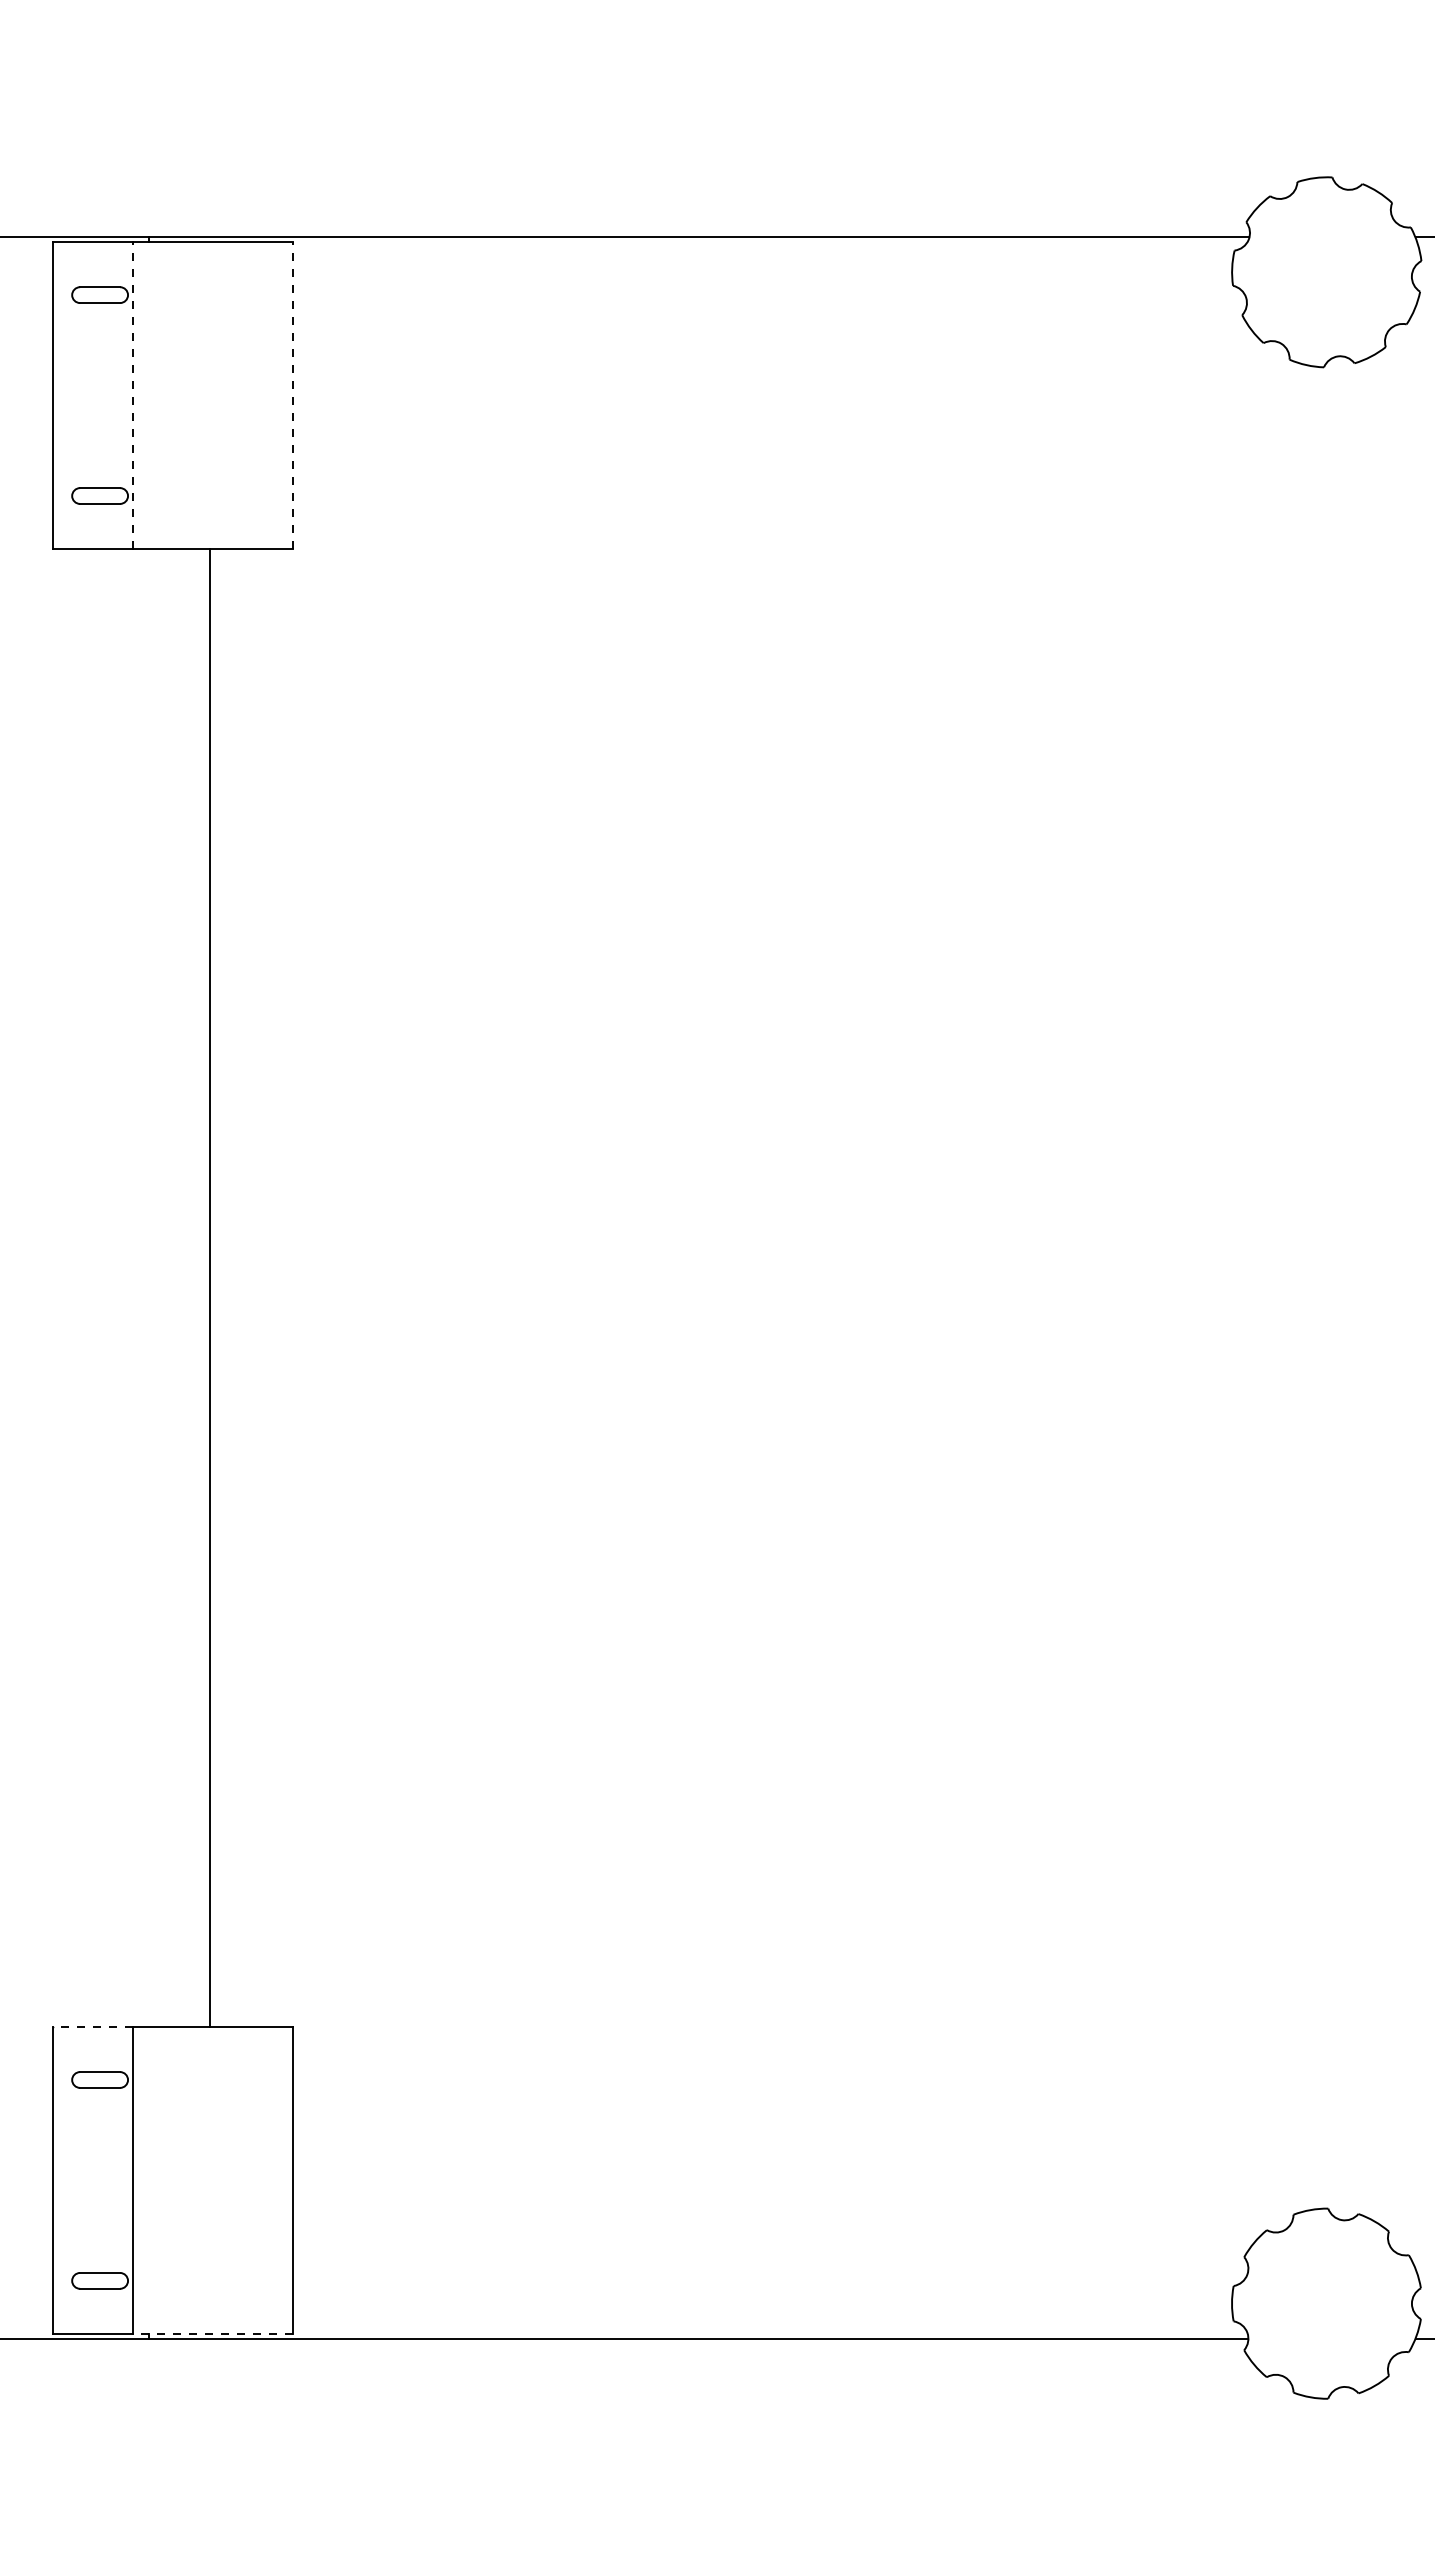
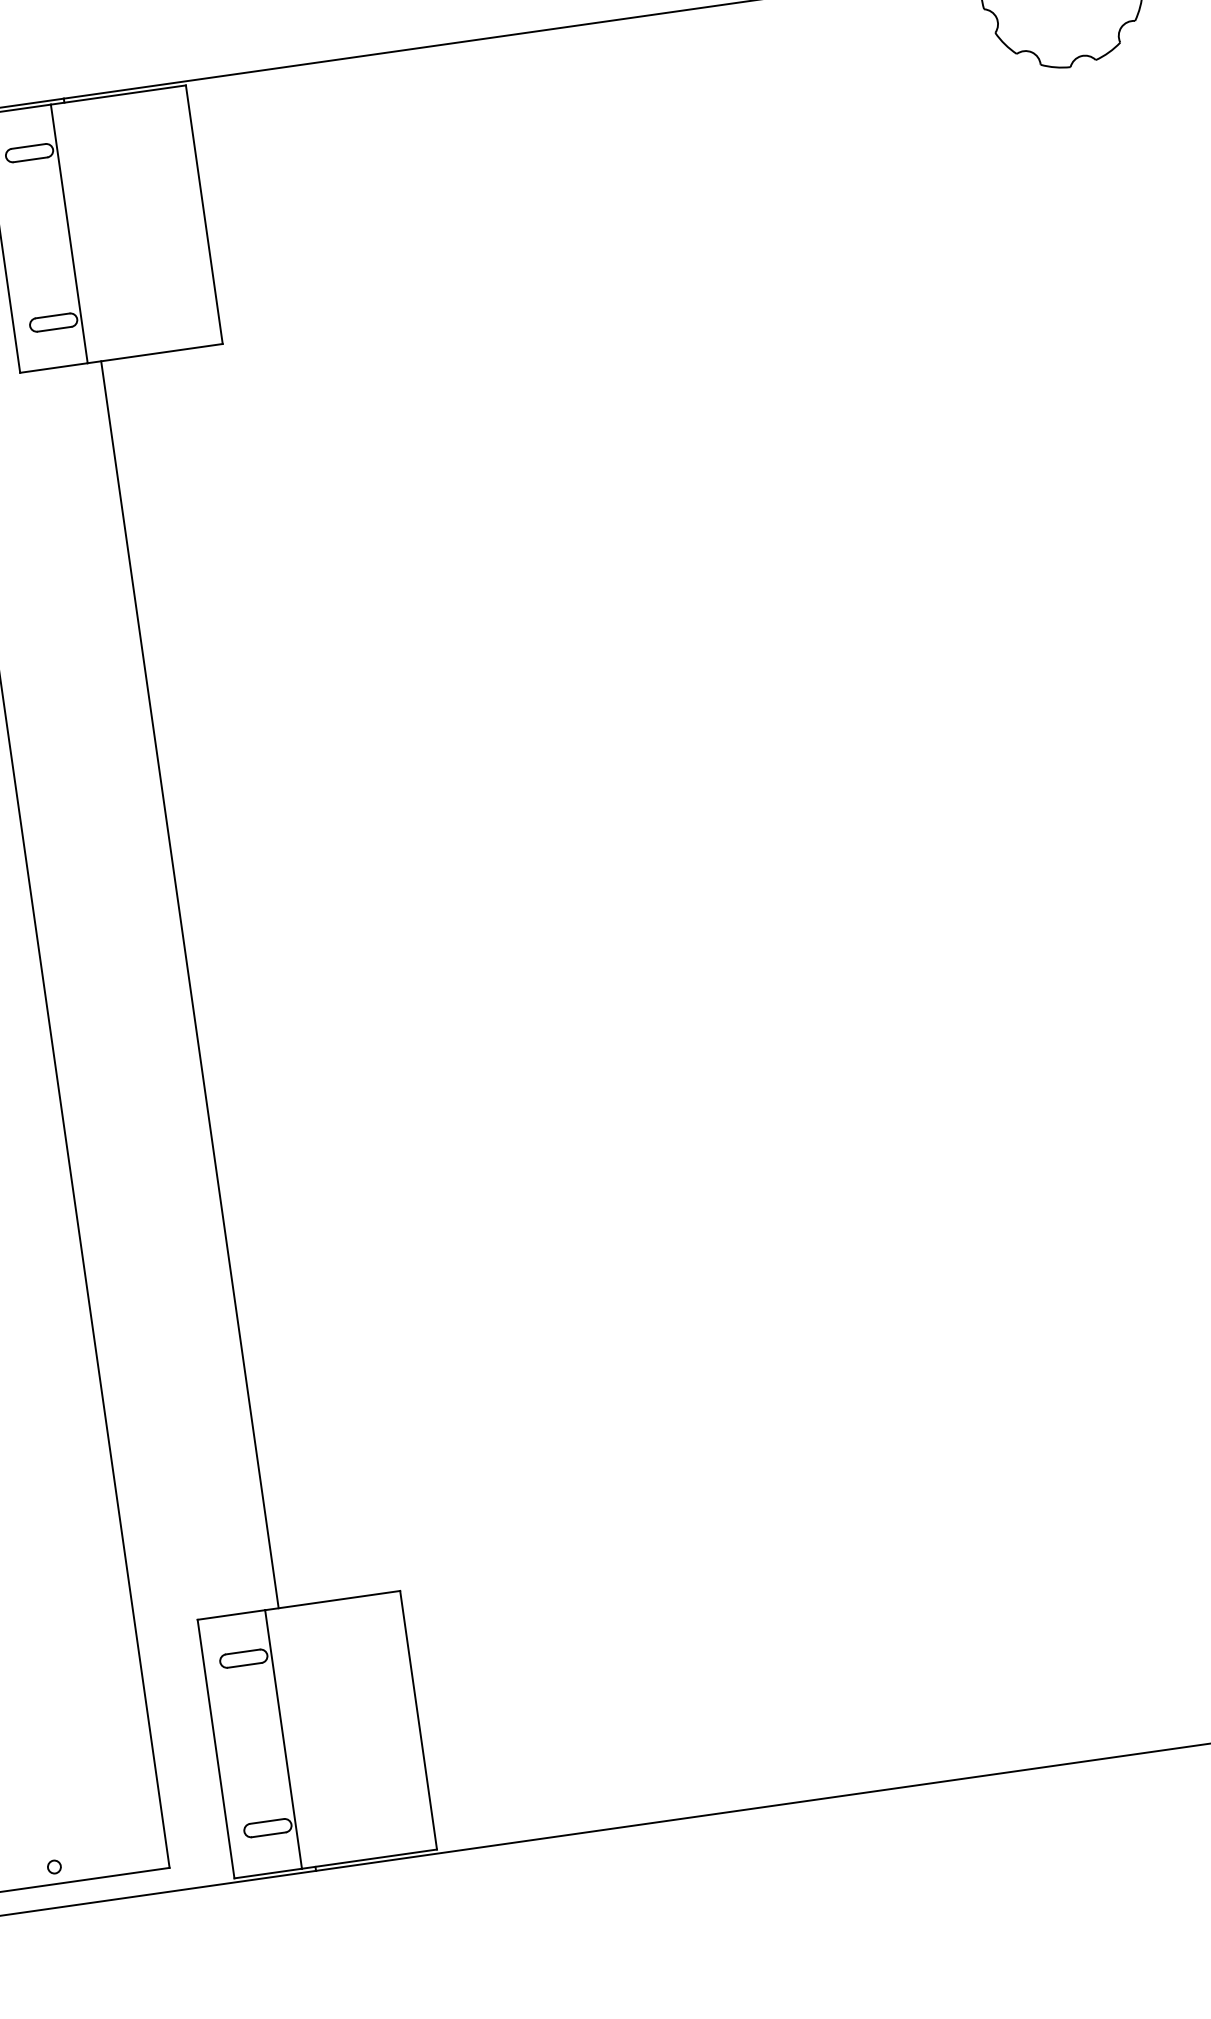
line: (132, 395) -> (68, 233), dashed -> solid
line: (293, 395) -> (204, 214), dashed -> solid
line: (209, 1287) -> (189, 984), moved
line: (92, 2027) -> (231, 1615), dashed -> solid
line: (212, 2333) -> (369, 1859), dashed -> solid

